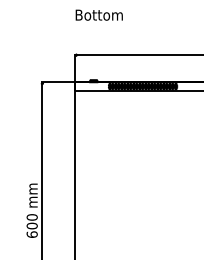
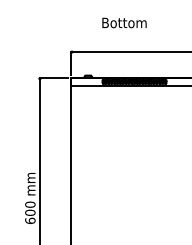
text: (98, 14) -> (123, 22), moved

